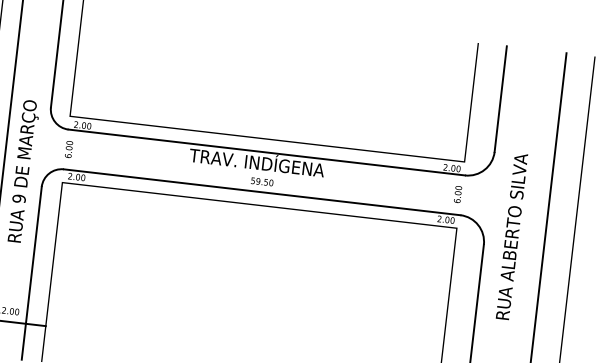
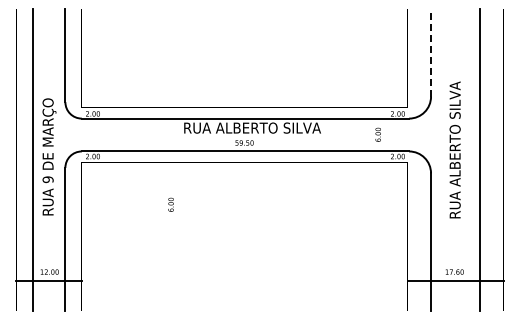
line: (501, 99) -> (431, 53), solid -> dashed
text: (68, 149) -> (170, 204), moved
text: (272, 162) -> (251, 126), TRAV. INDÍGENA -> RUA ALBERTO SILVA
text: (457, 194) -> (377, 134), moved
text: (511, 235) -> (454, 149), moved

